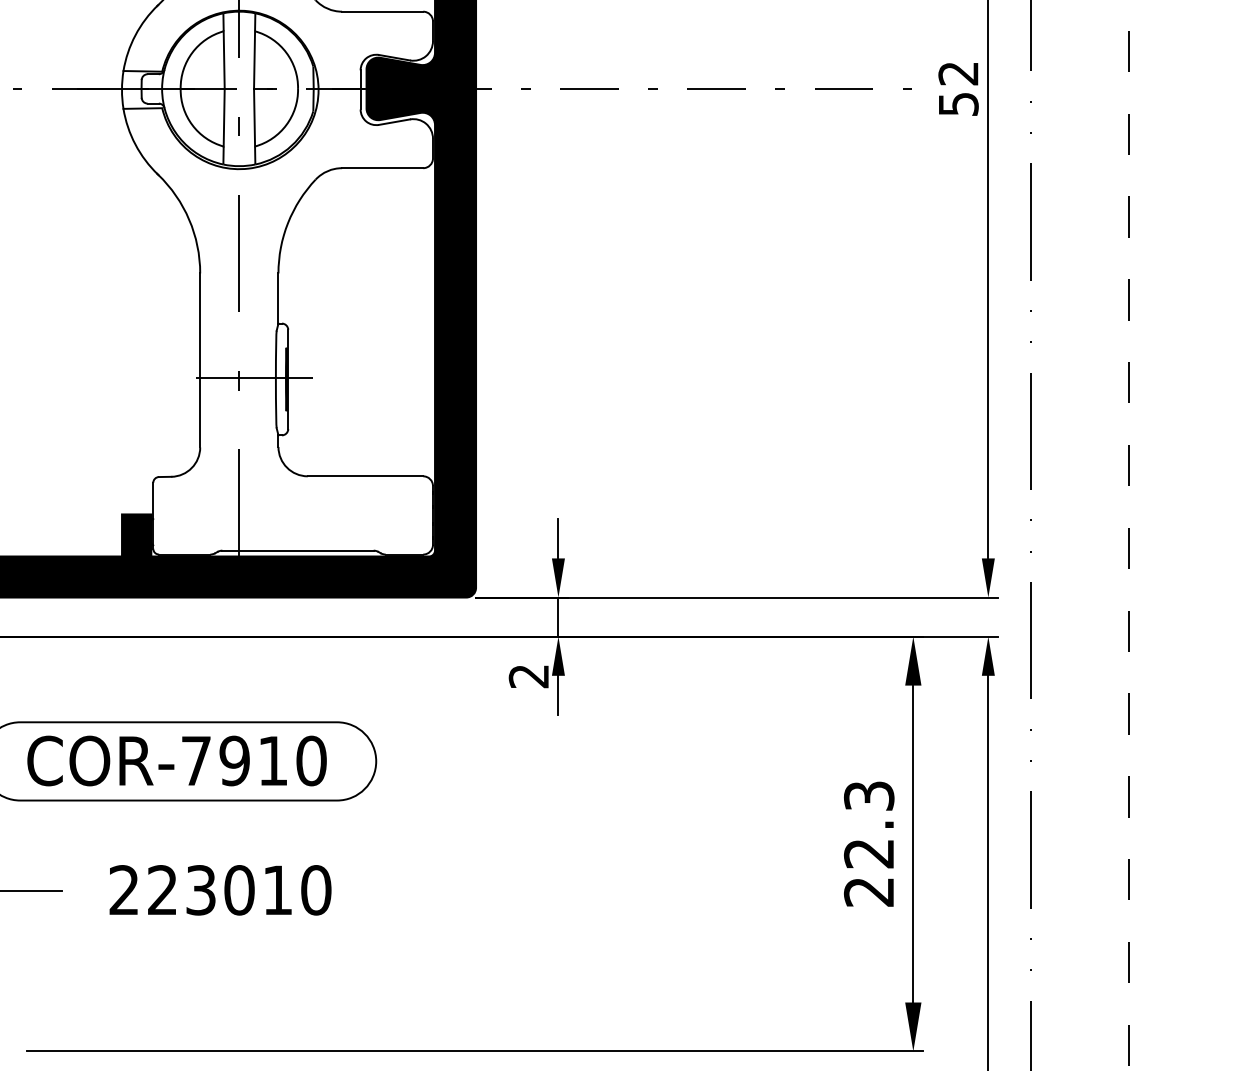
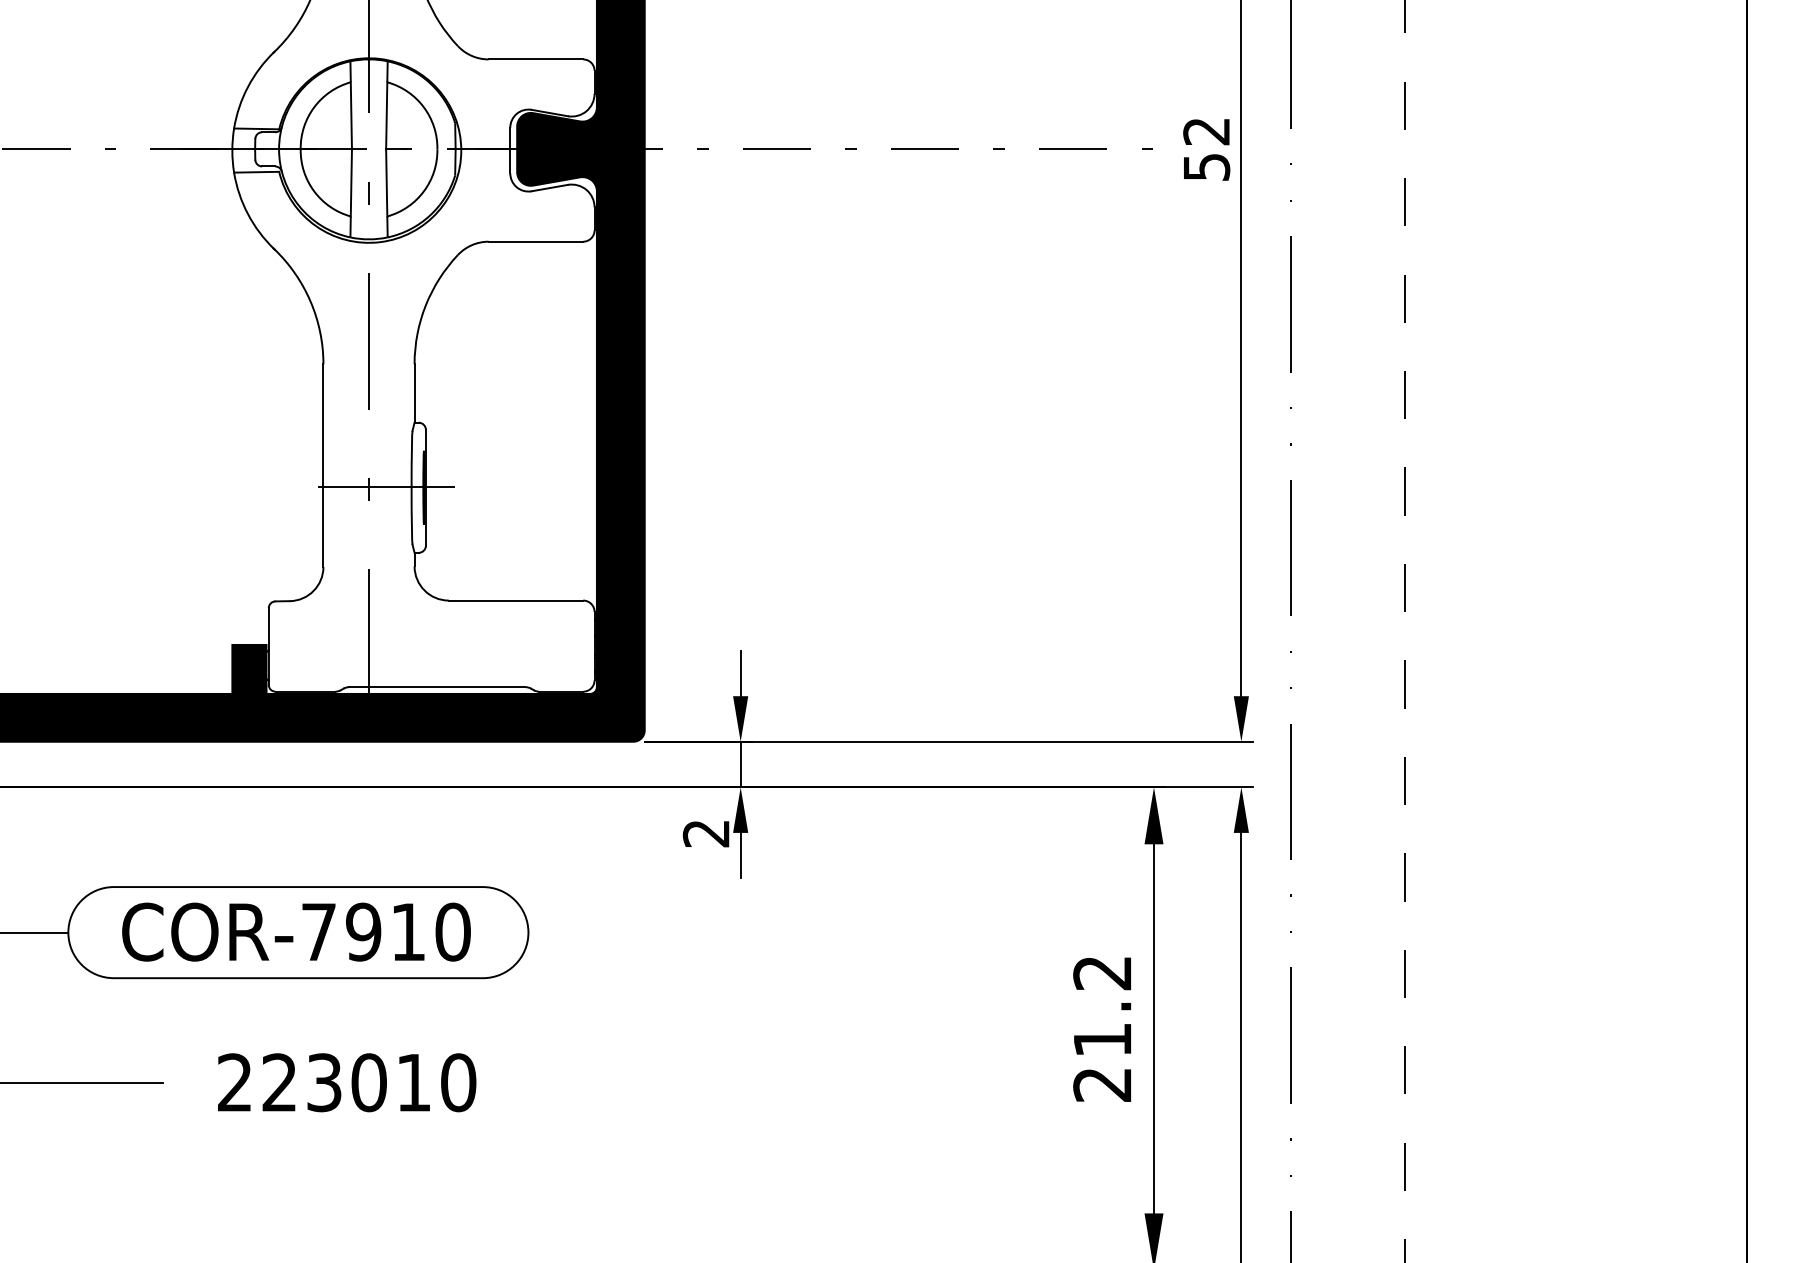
text: (869, 824) -> (1102, 1006), 22.3 -> 21.2

